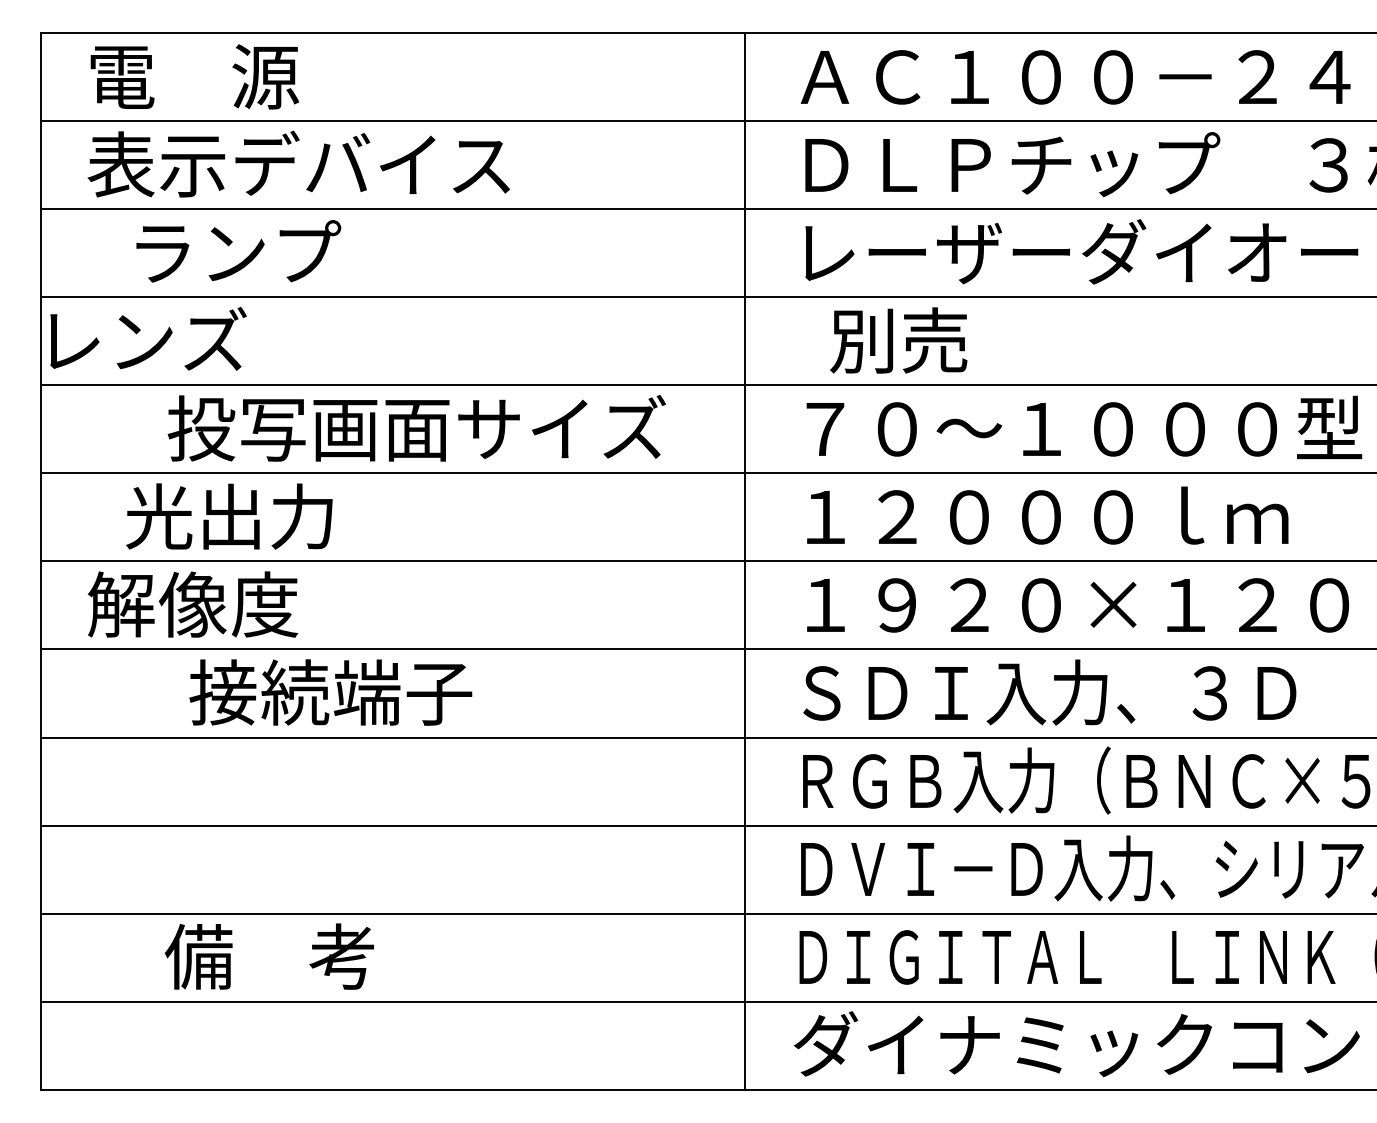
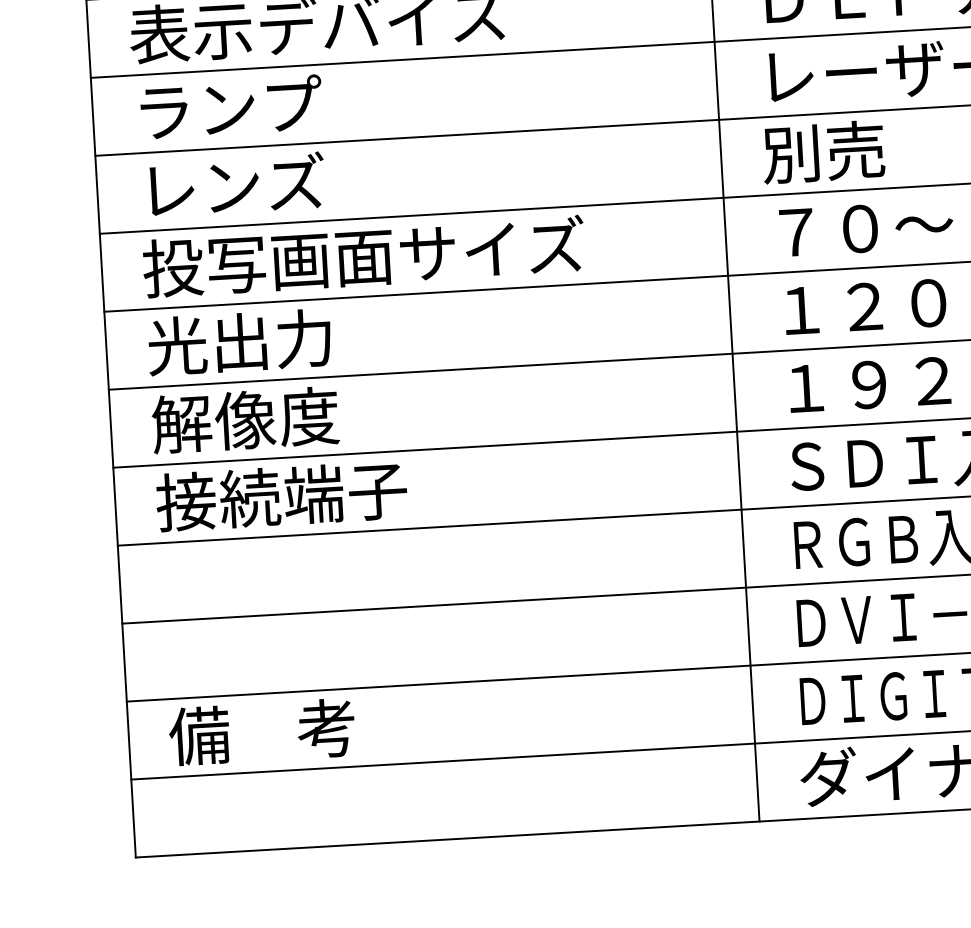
text: (238, 251) -> (231, 107), moved
text: (148, 338) -> (237, 184), moved
text: (898, 340) -> (823, 152), moved
text: (416, 428) -> (363, 256), moved
text: (229, 516) -> (239, 342), moved
text: (330, 692) -> (281, 496), moved
text: (268, 956) -> (261, 732), moved

